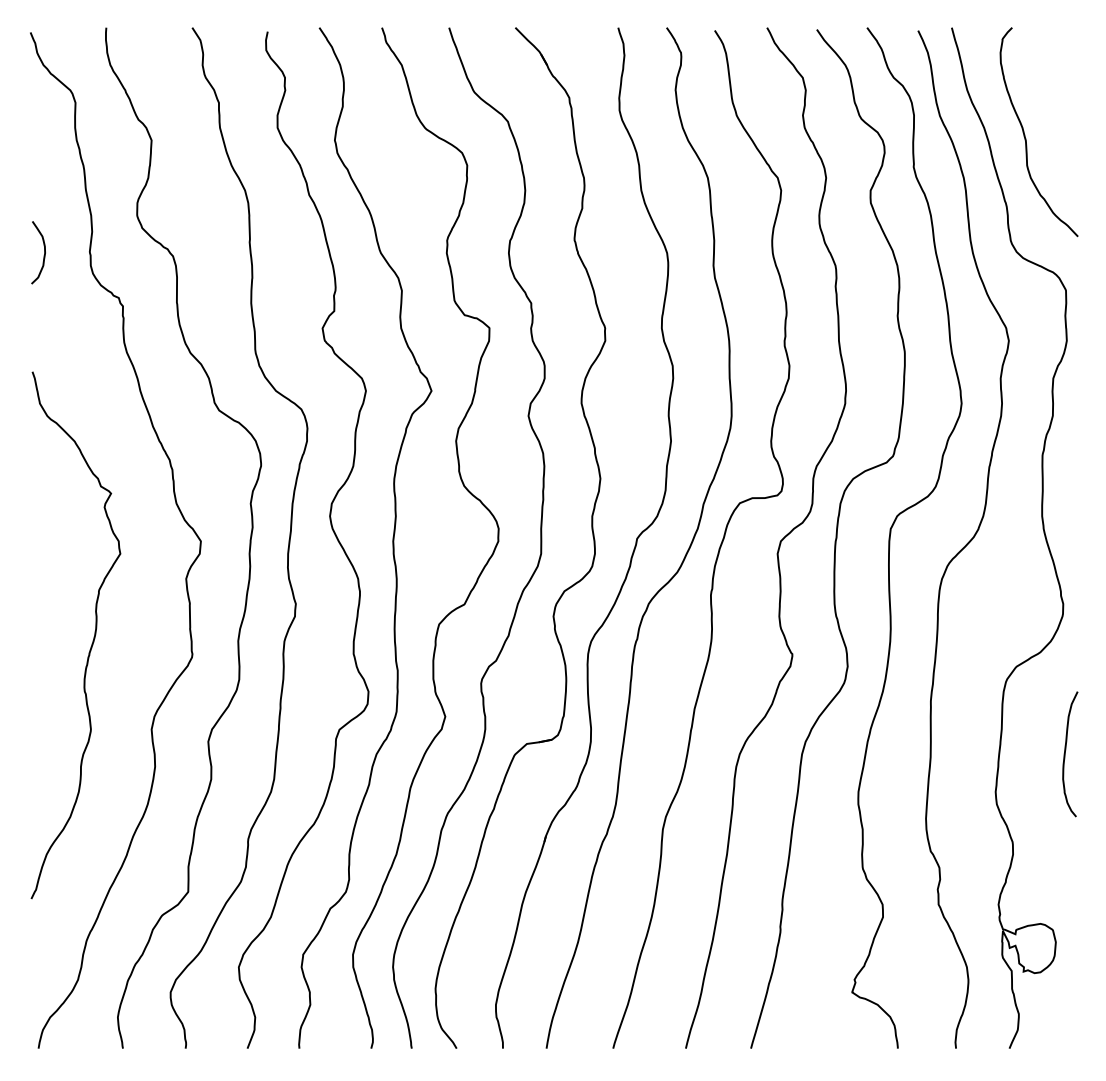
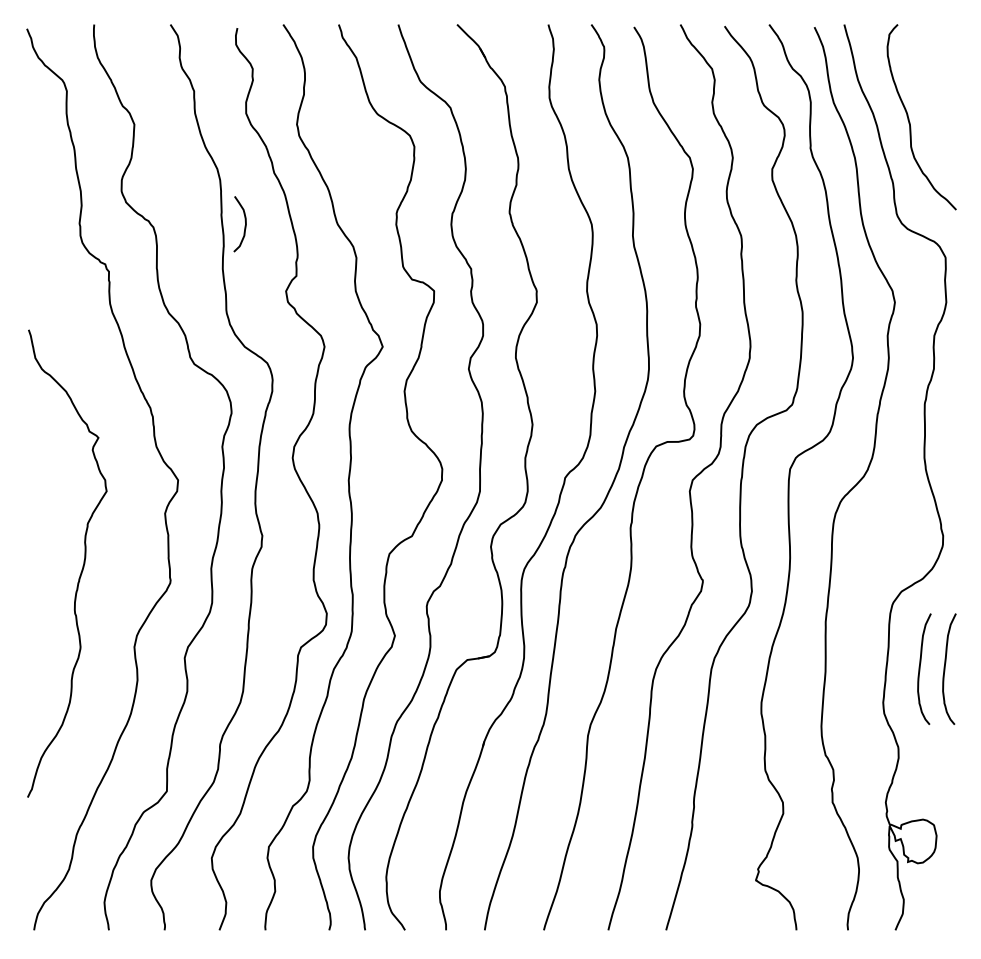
curve: (43, 254) -> (244, 225), moved
curve: (1037, 753) -> (920, 668), added

